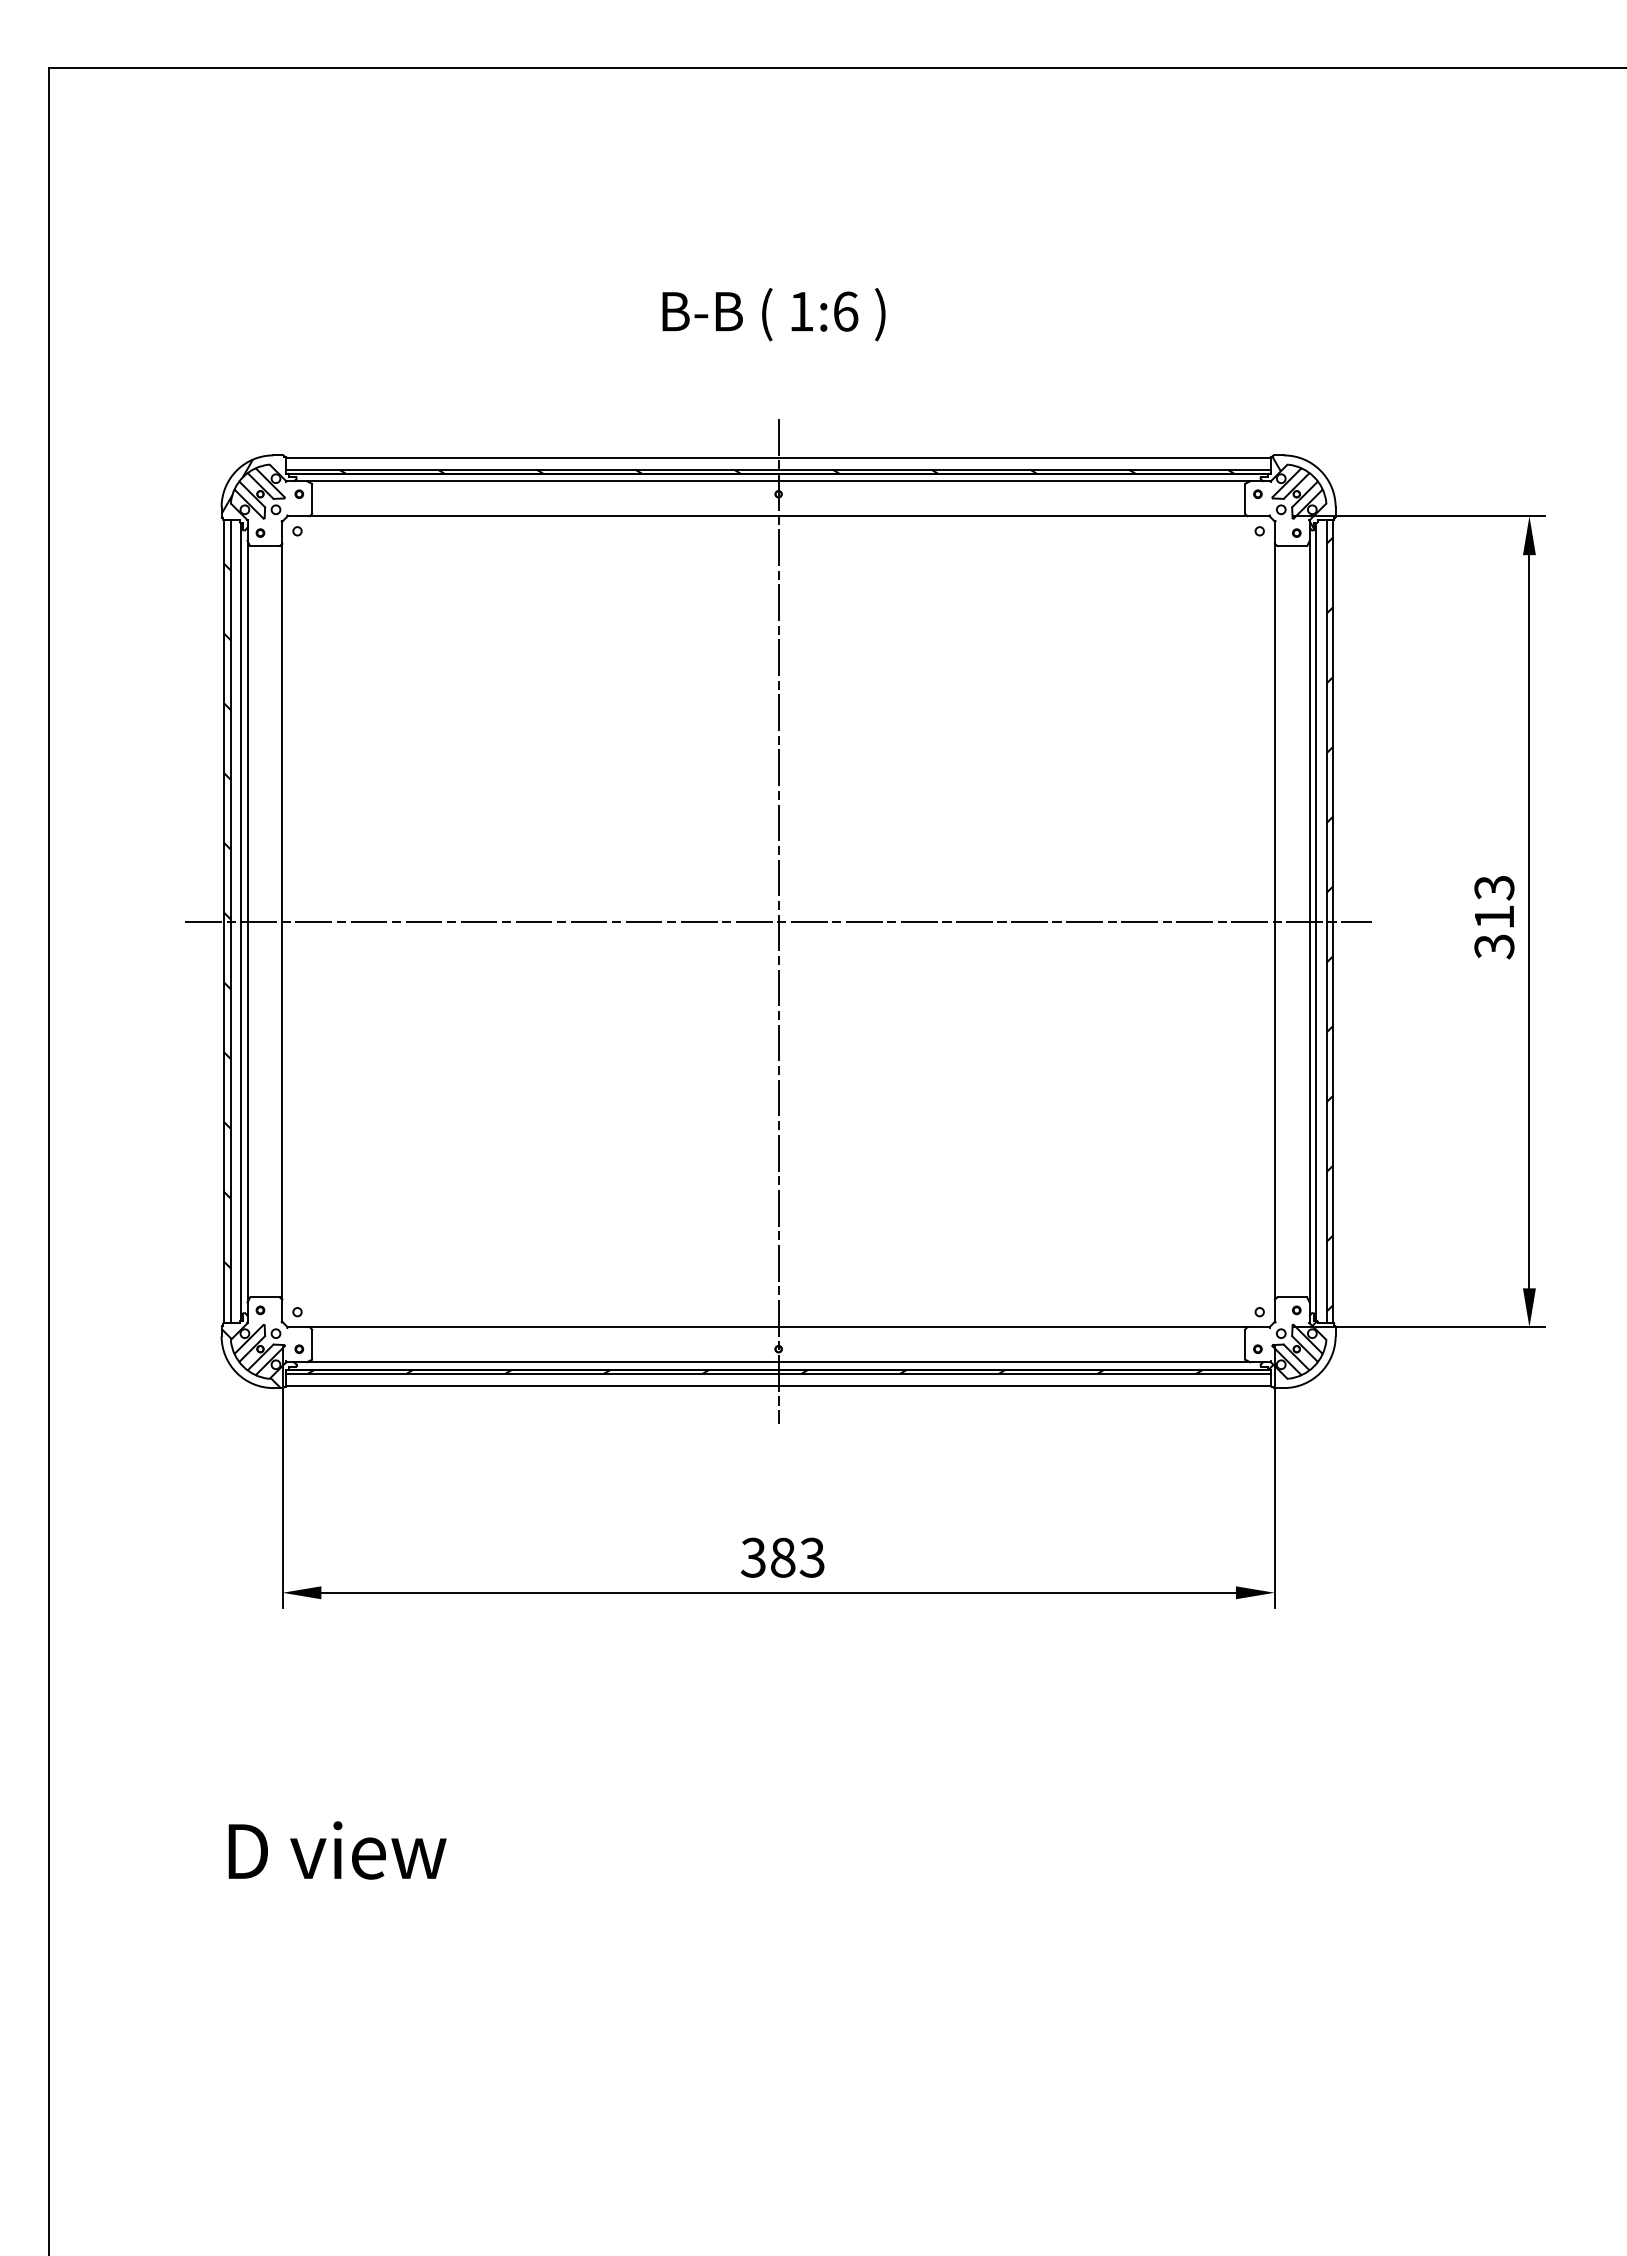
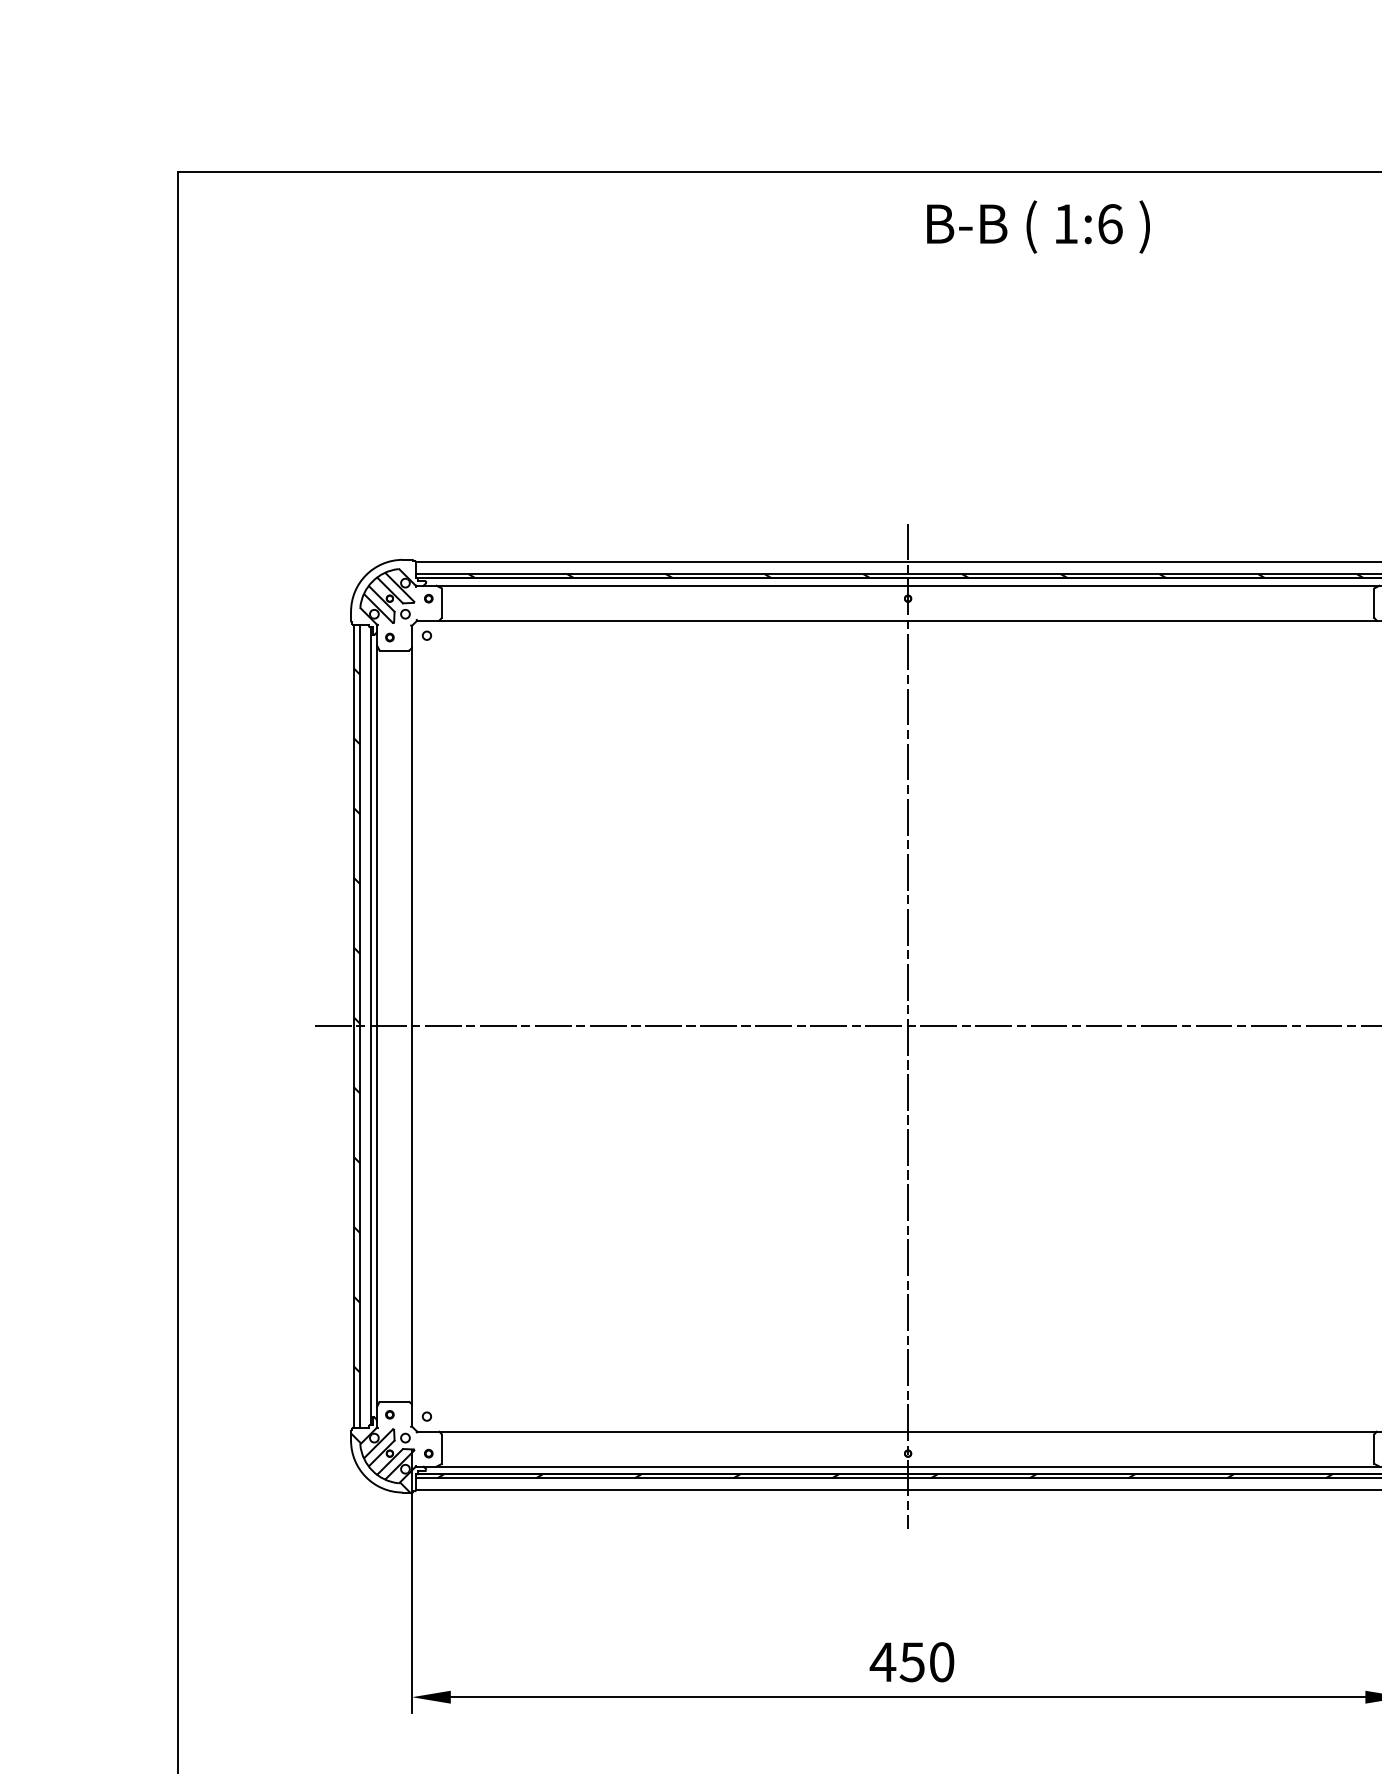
text: (773, 314) -> (1037, 226), moved
hatch: (236, 486) -> (365, 590), removed
text: (782, 1557) -> (911, 1661), 383 -> 450

